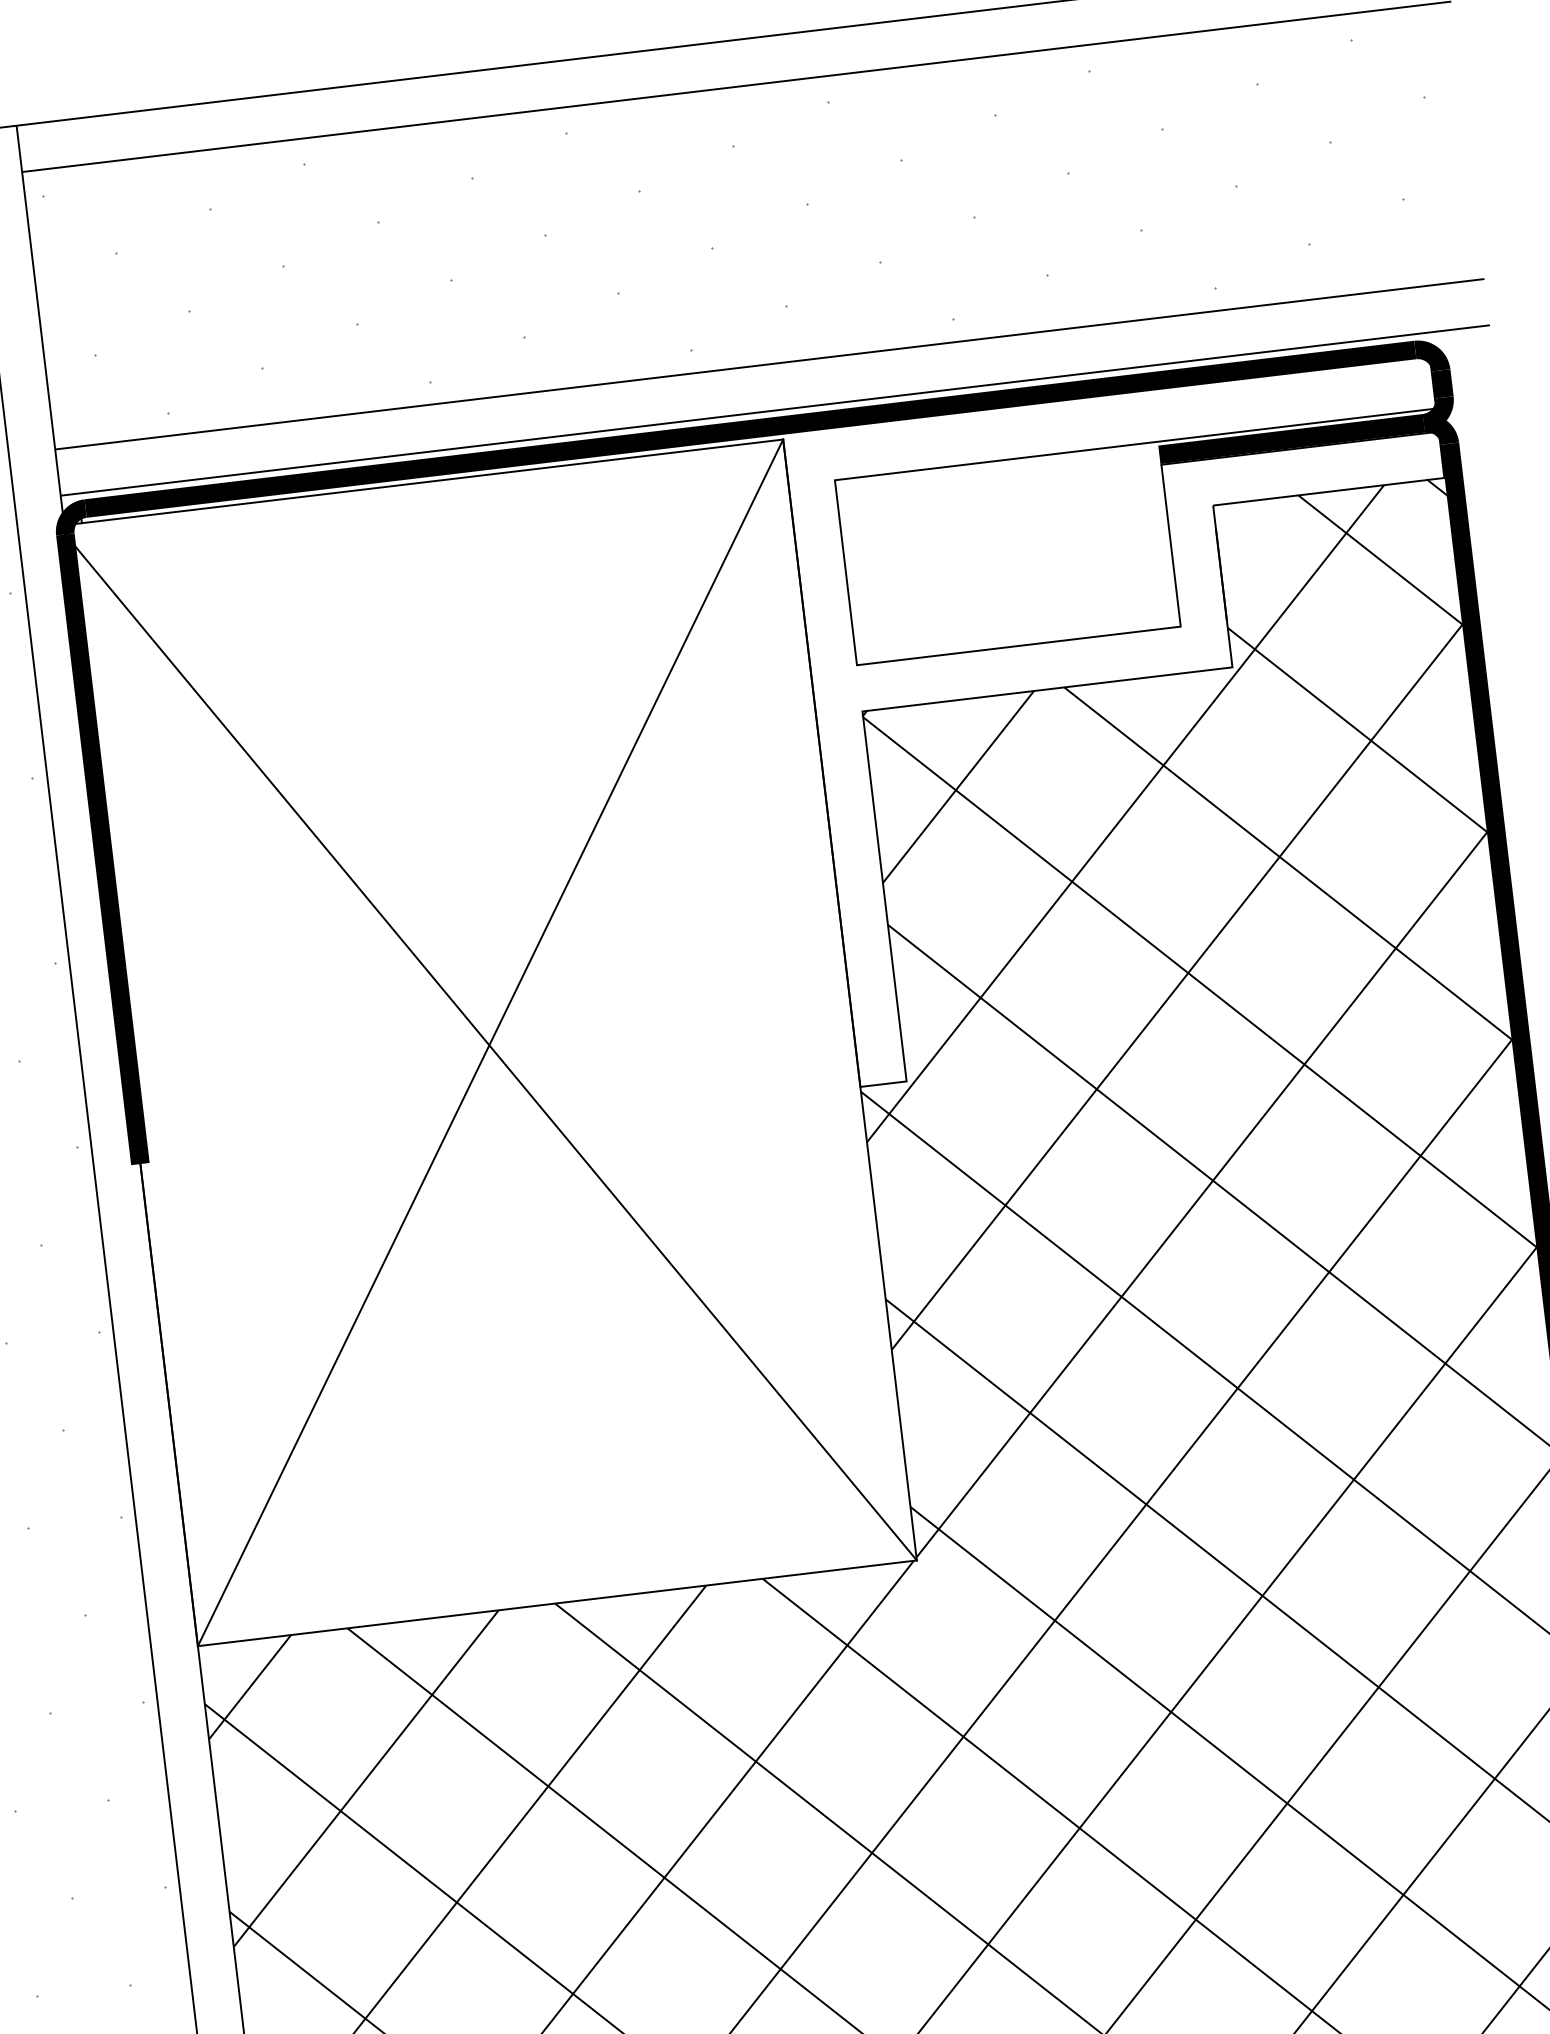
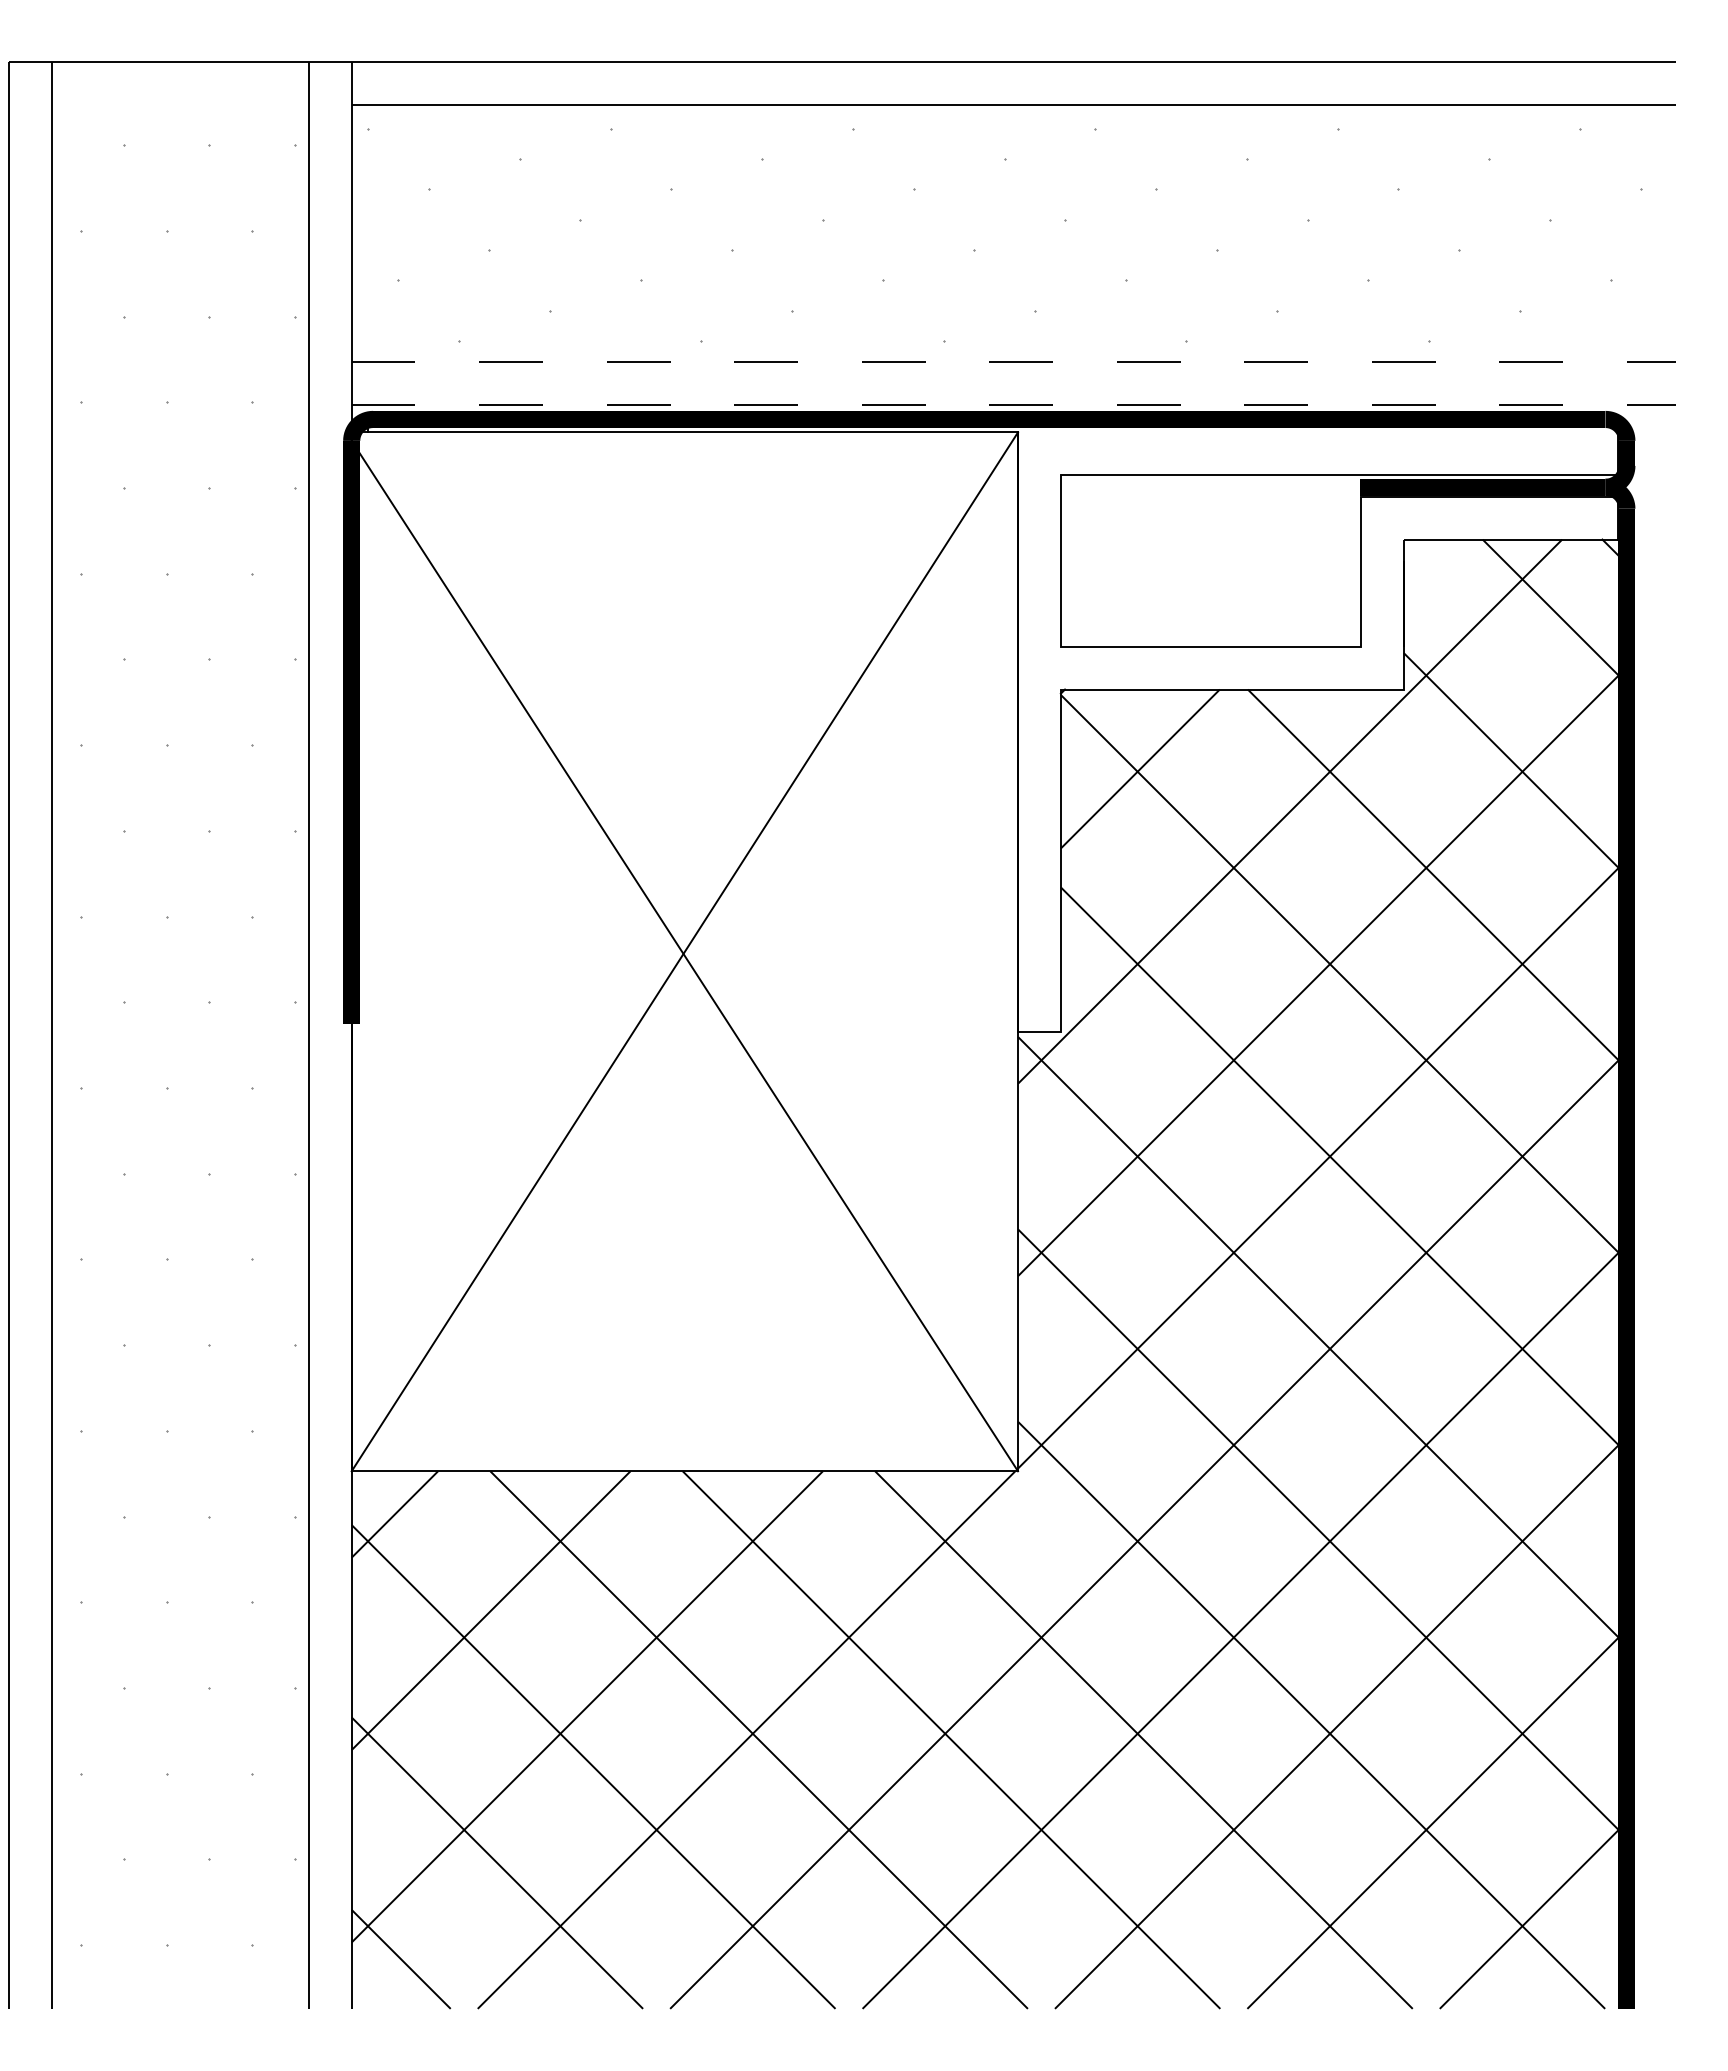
line: (770, 364) -> (1014, 362), solid -> dashed
line: (775, 409) -> (1014, 404), solid -> dashed

